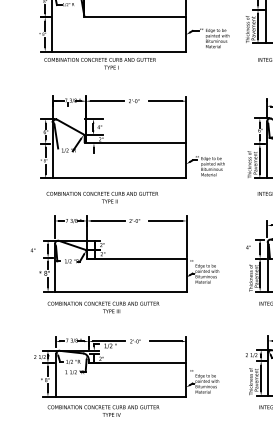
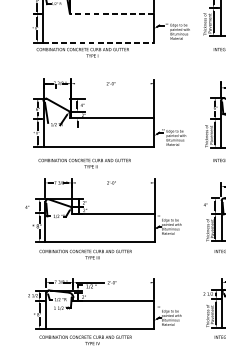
line: (135, 16) -> (112, 13), solid -> dashed
line: (119, 51) -> (98, 42), solid -> dashed
line: (106, 101) -> (88, 83), removed
line: (164, 101) -> (136, 83), removed
line: (107, 220) -> (88, 182), removed
line: (165, 220) -> (137, 182), removed
line: (165, 341) -> (137, 282), removed

